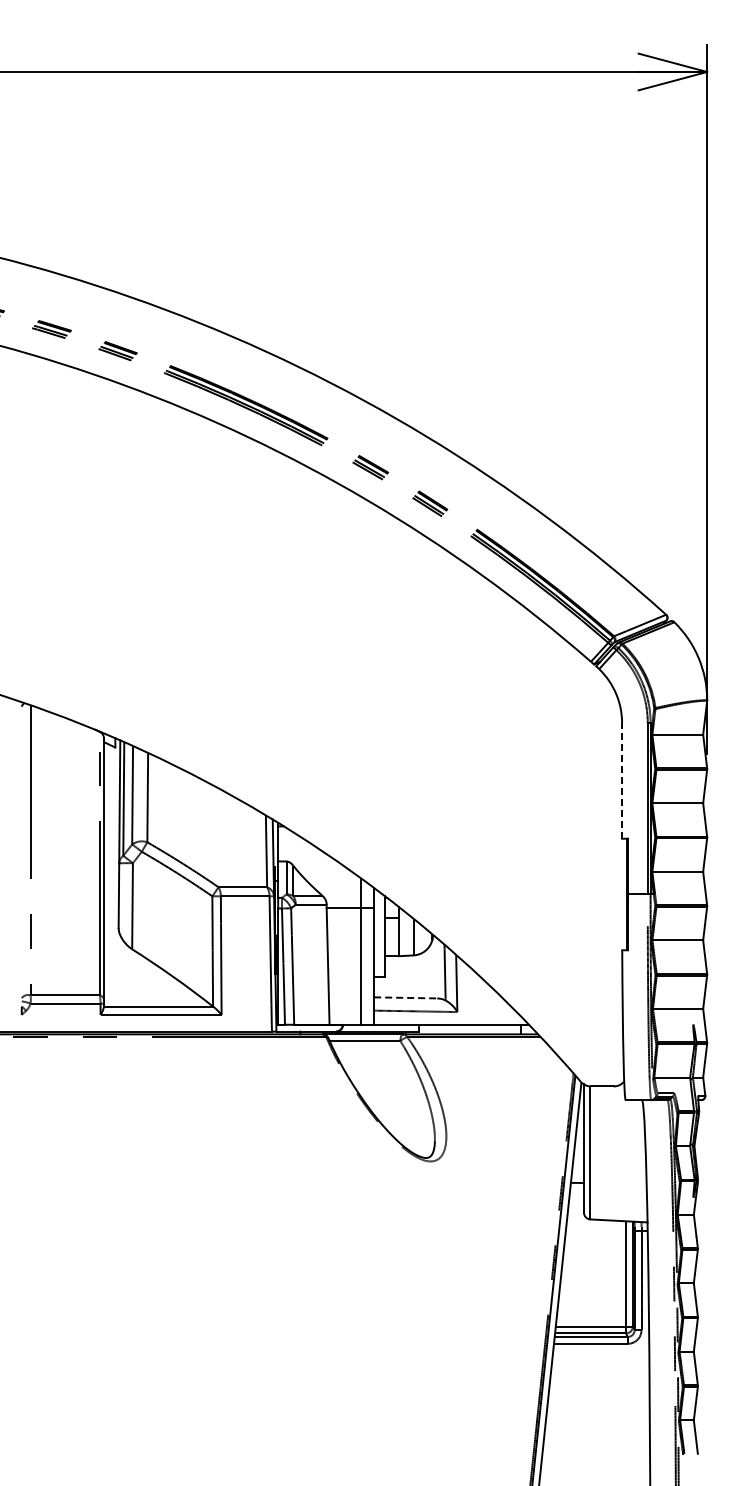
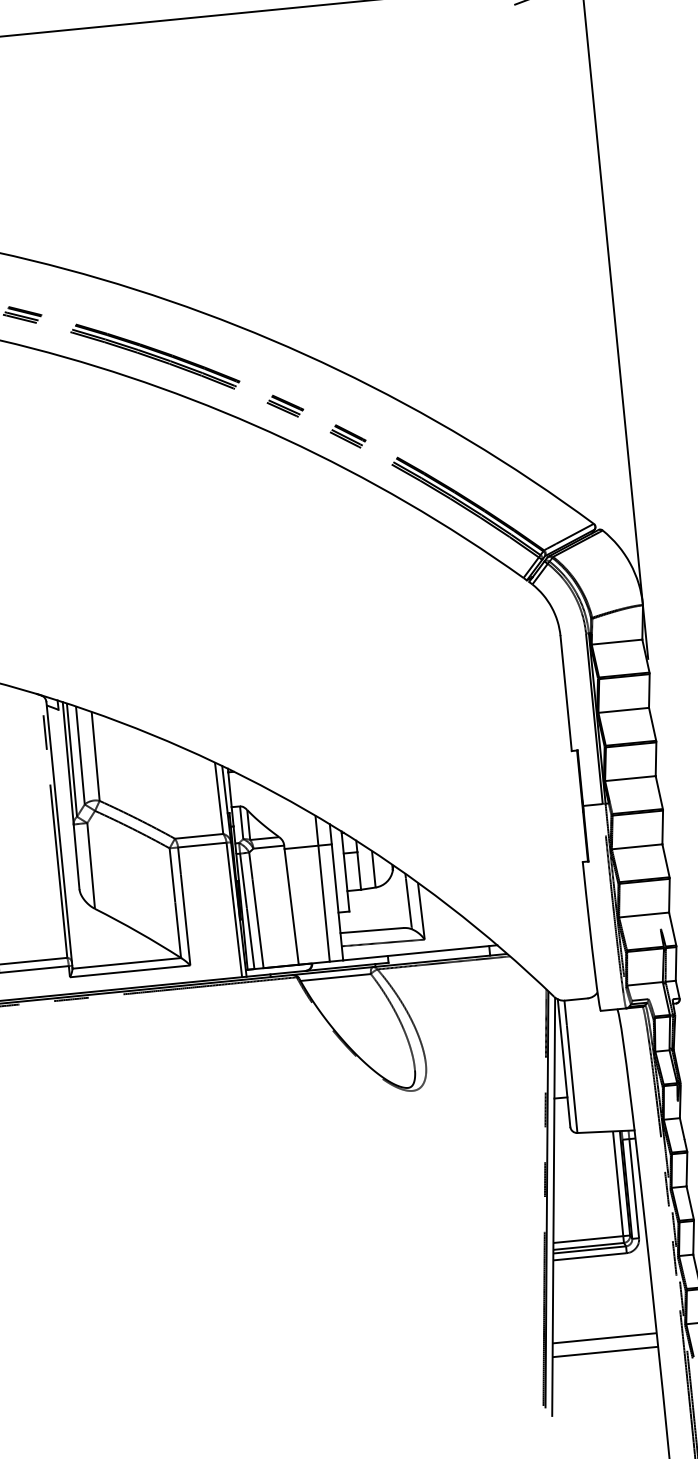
line: (622, 781) -> (566, 694), dashed -> solid
line: (405, 997) -> (371, 930), dashed -> solid
line: (597, 1426) -> (604, 1338), added
line: (596, 1440) -> (605, 1352), added

